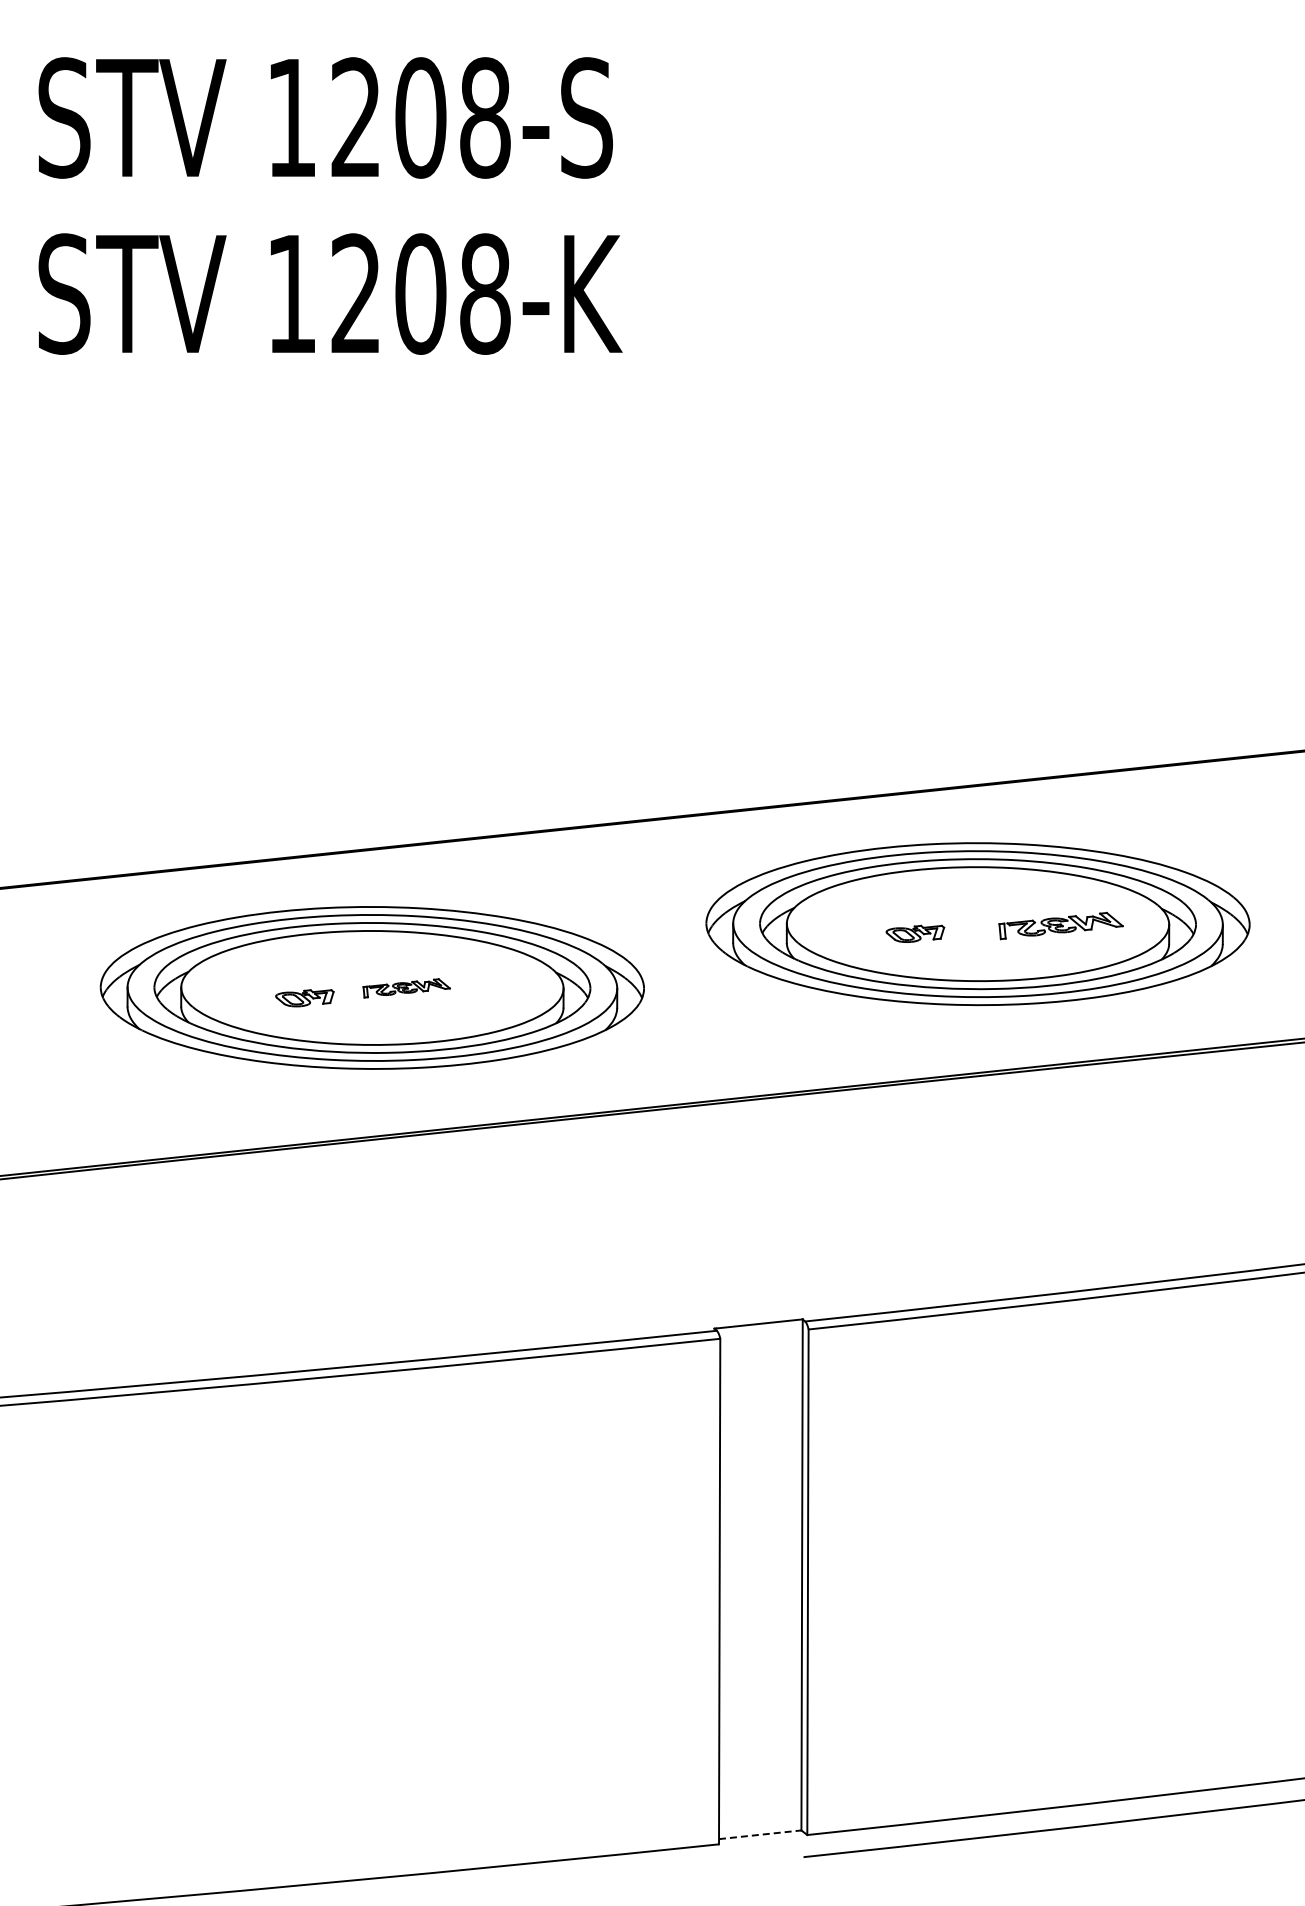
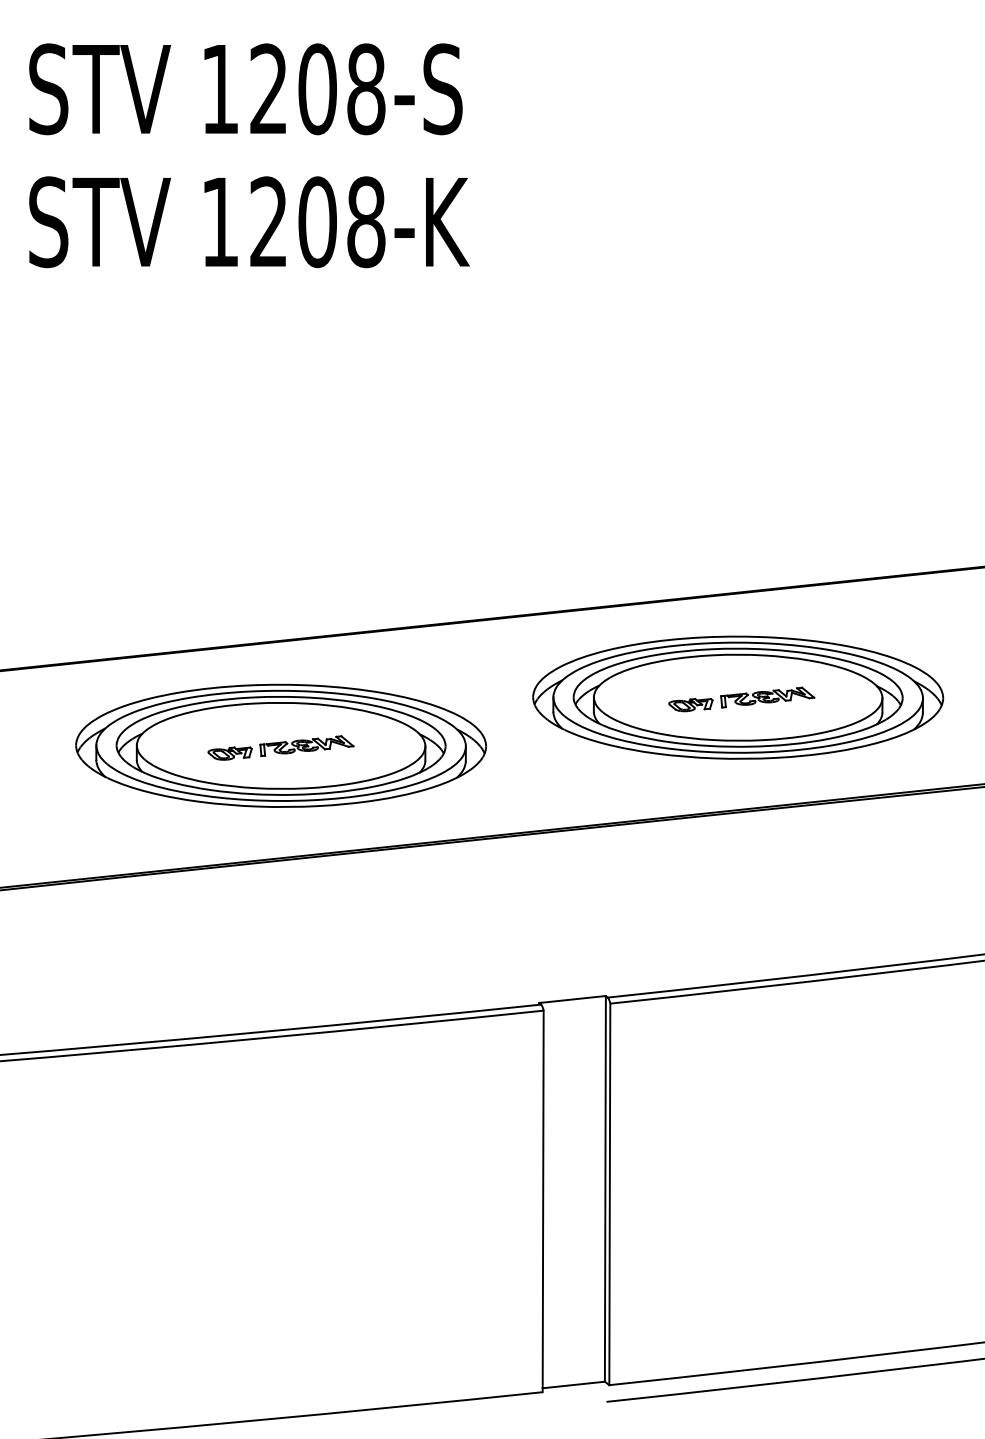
part: (1060, 925) -> (767, 697), moved
part: (406, 988) -> (306, 746), size x1.43
line: (760, 1834) -> (574, 1384), dashed -> solid

